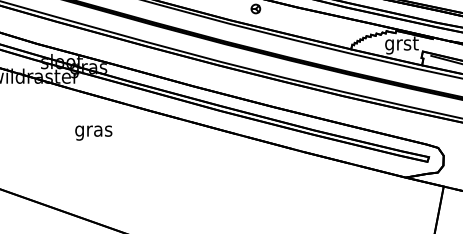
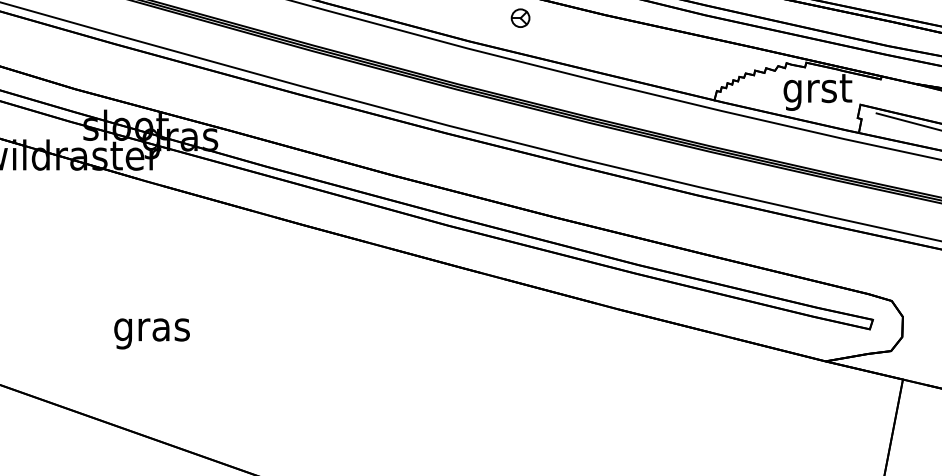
text: (93, 132) -> (151, 332), moved

